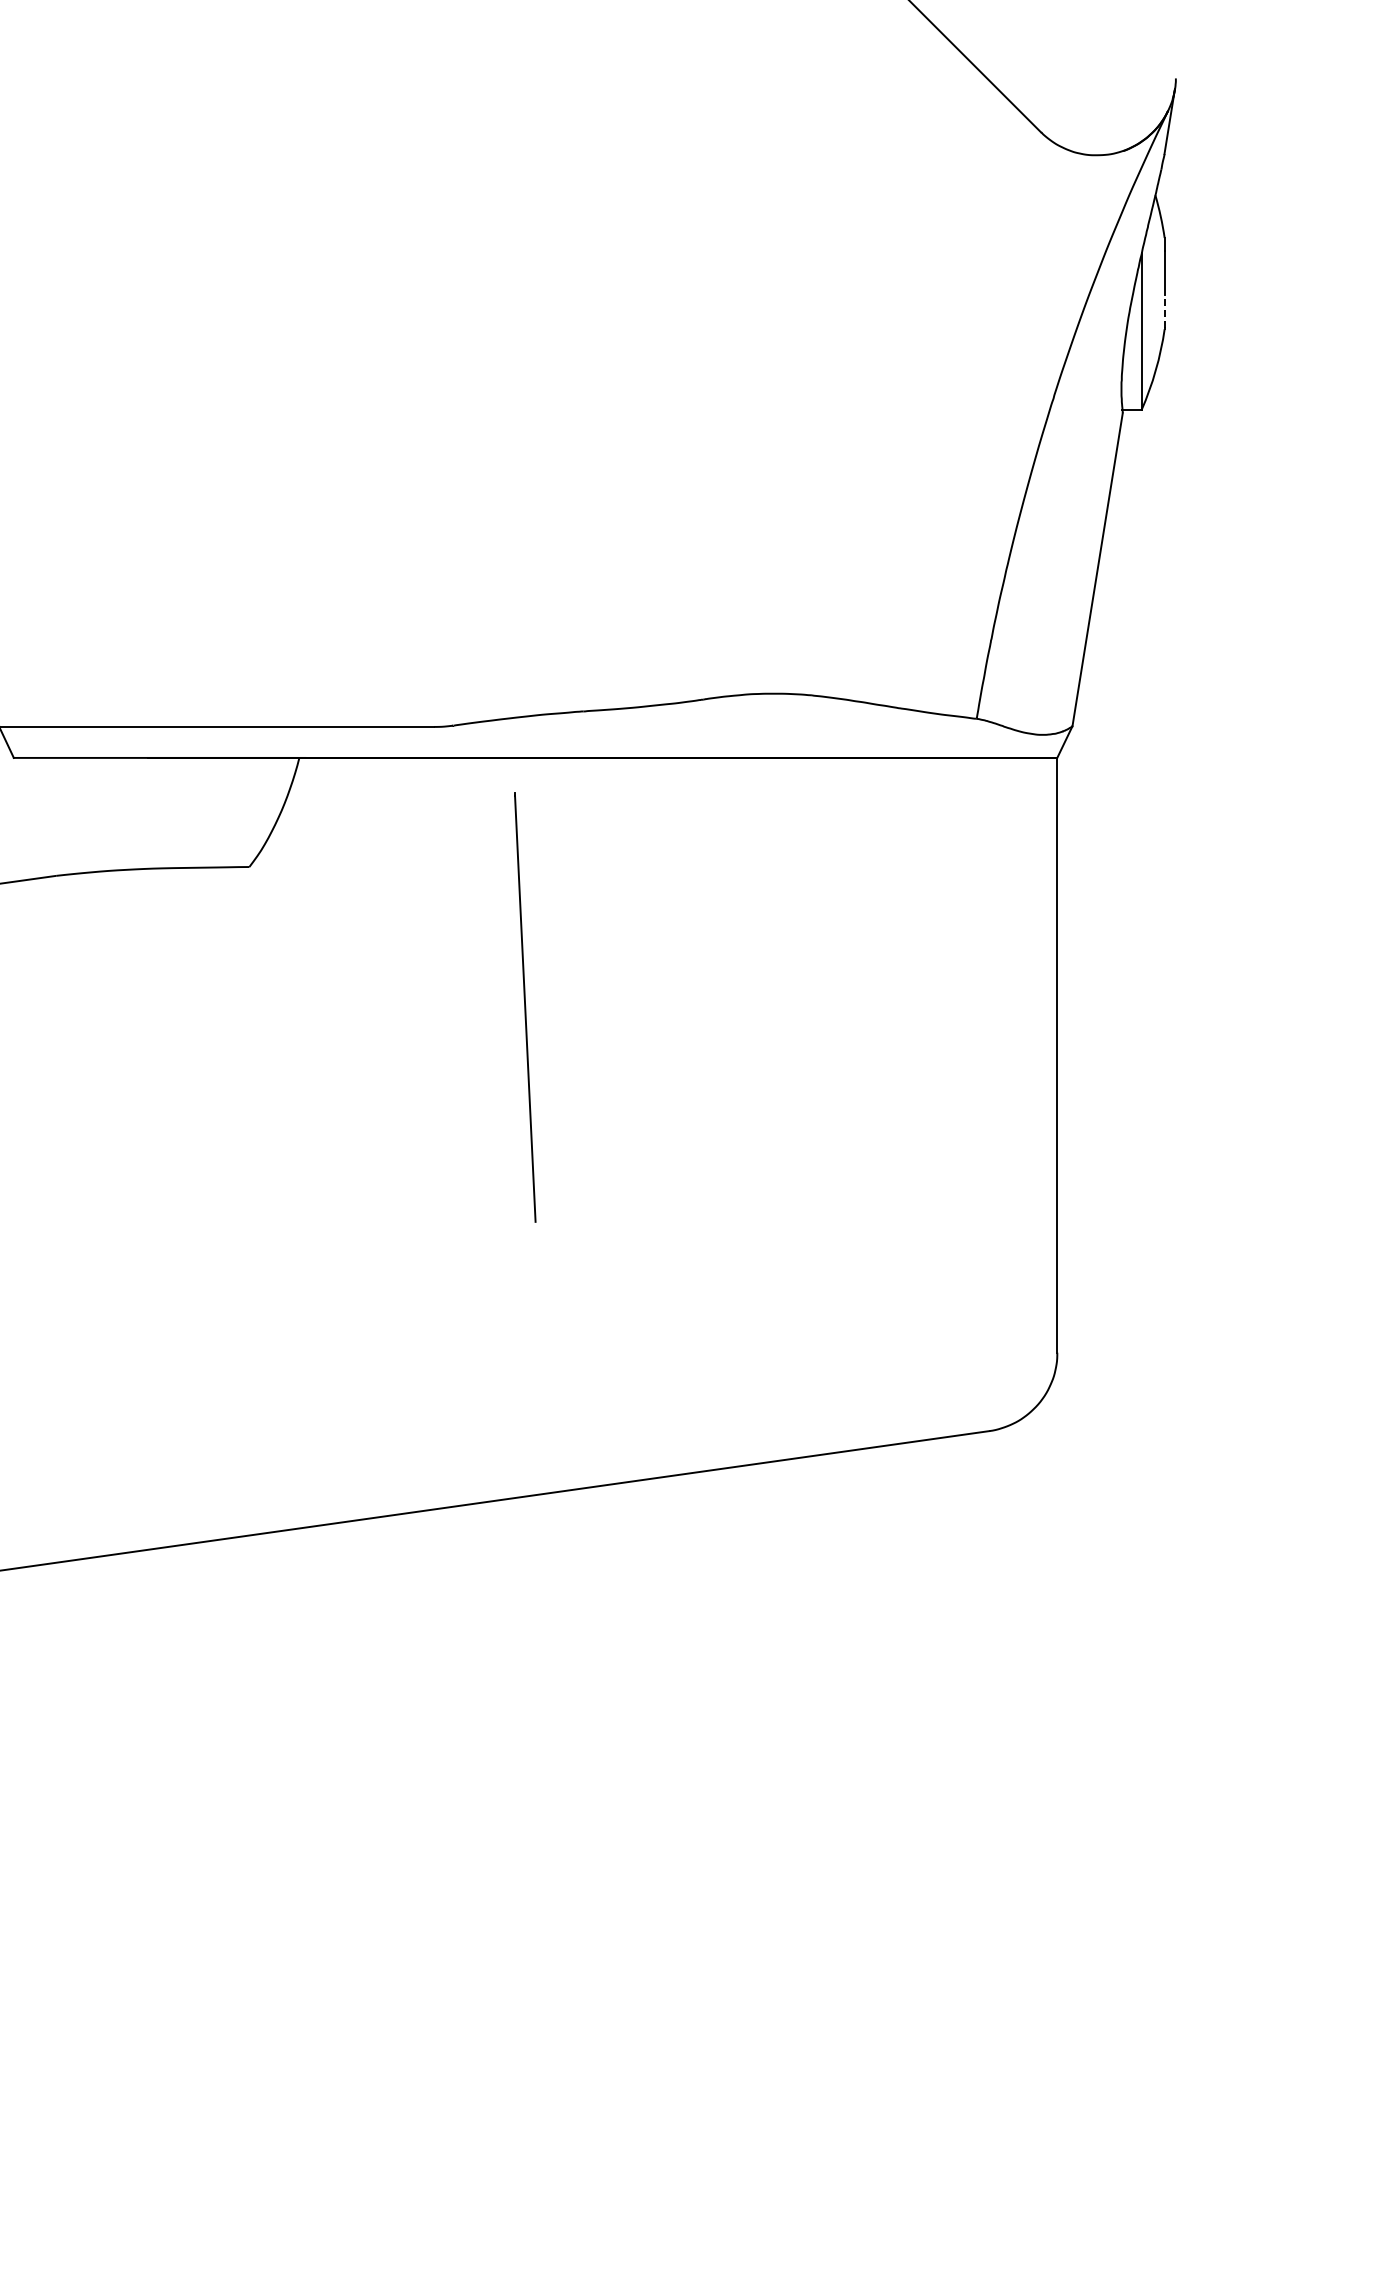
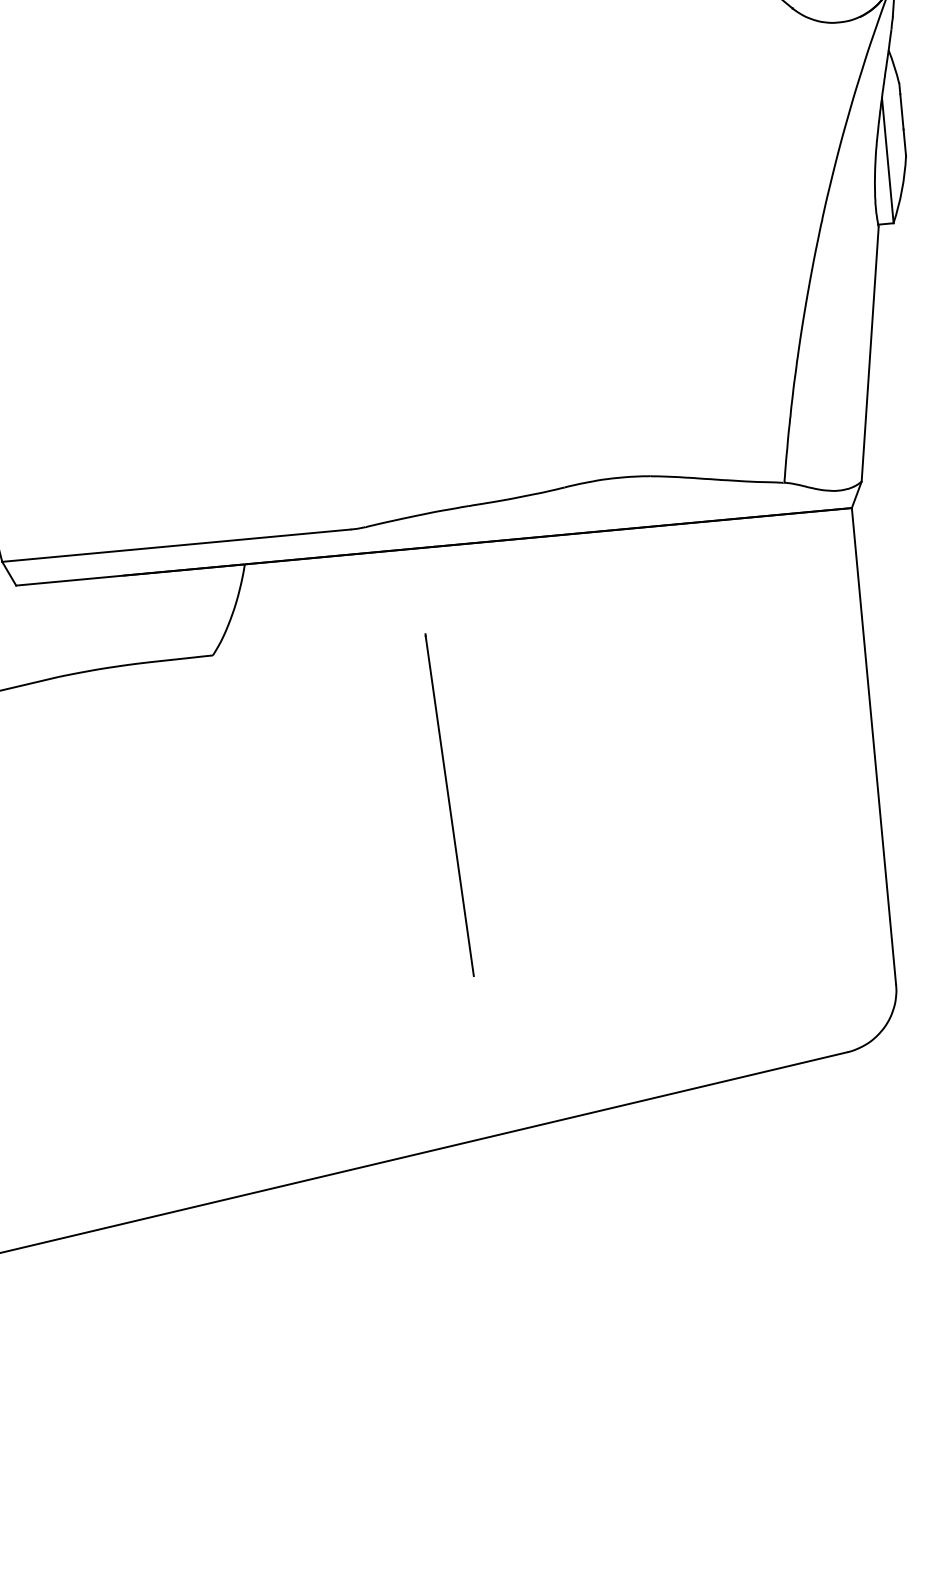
line: (1164, 310) -> (904, 141), dashed -> solid
line: (525, 1007) -> (449, 805), moved

